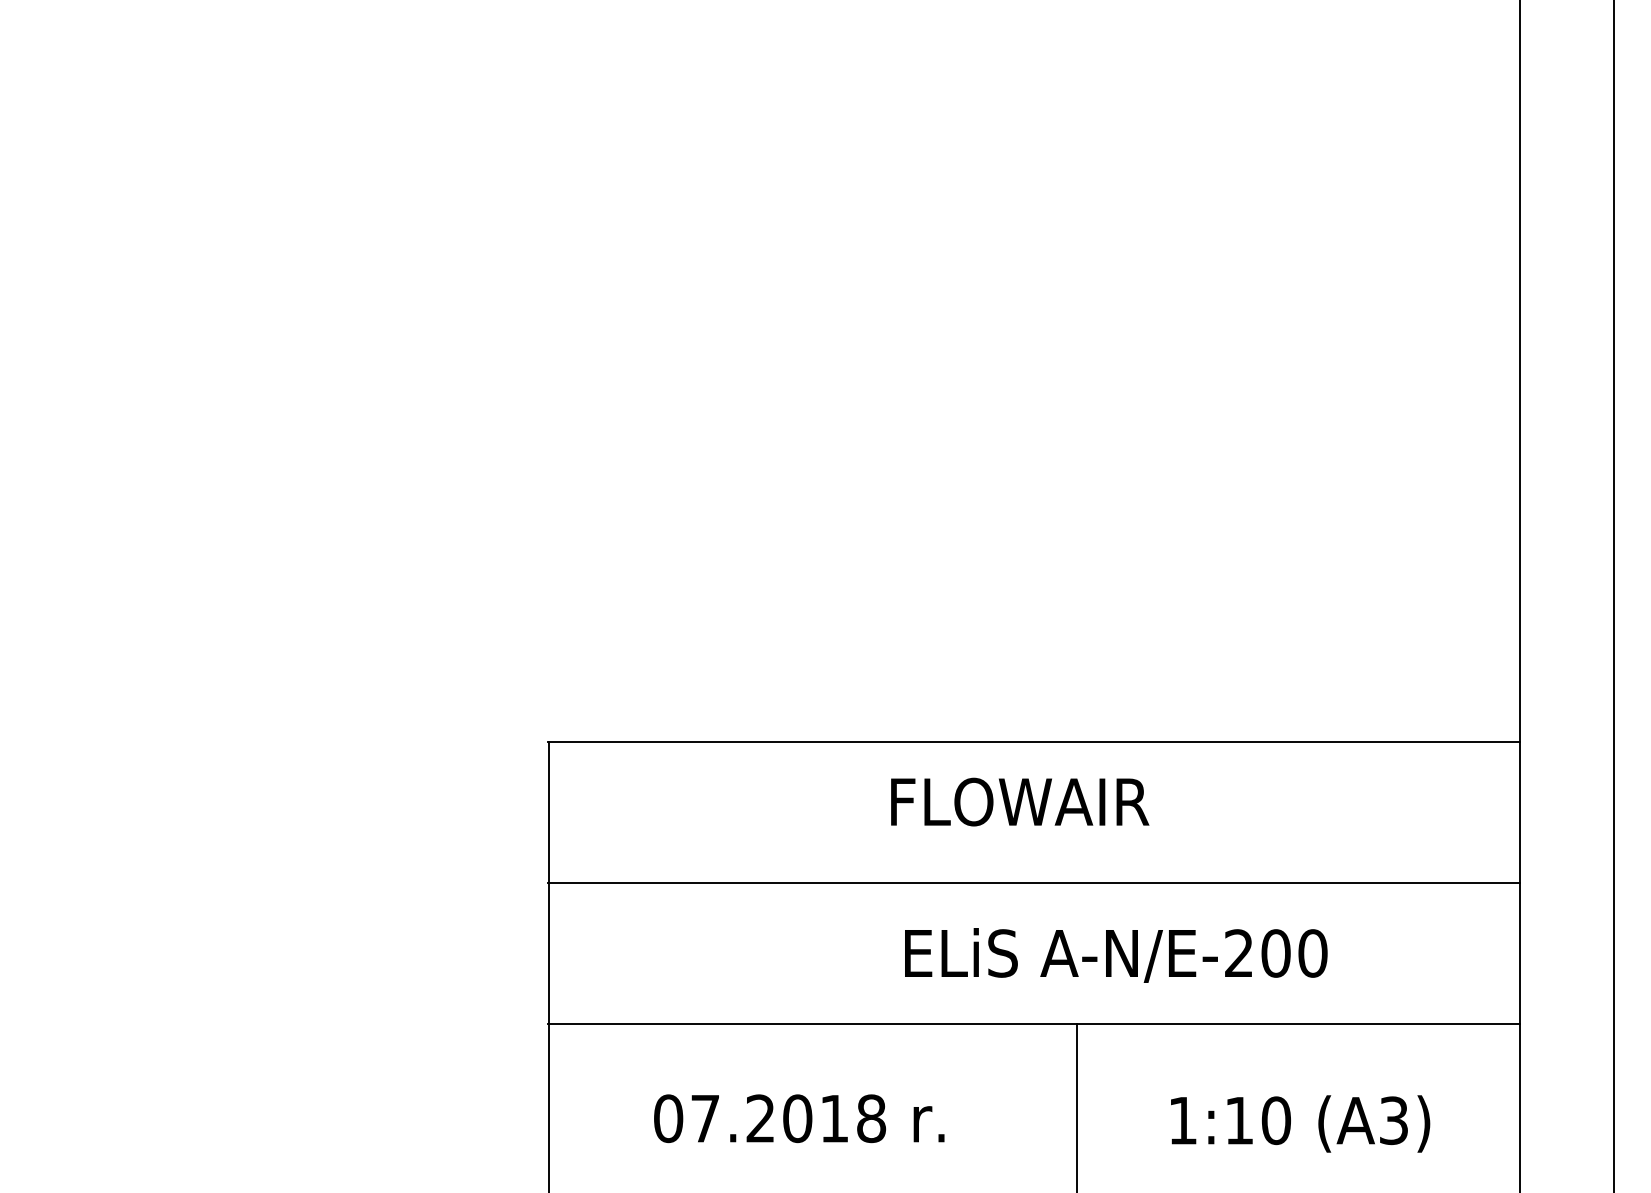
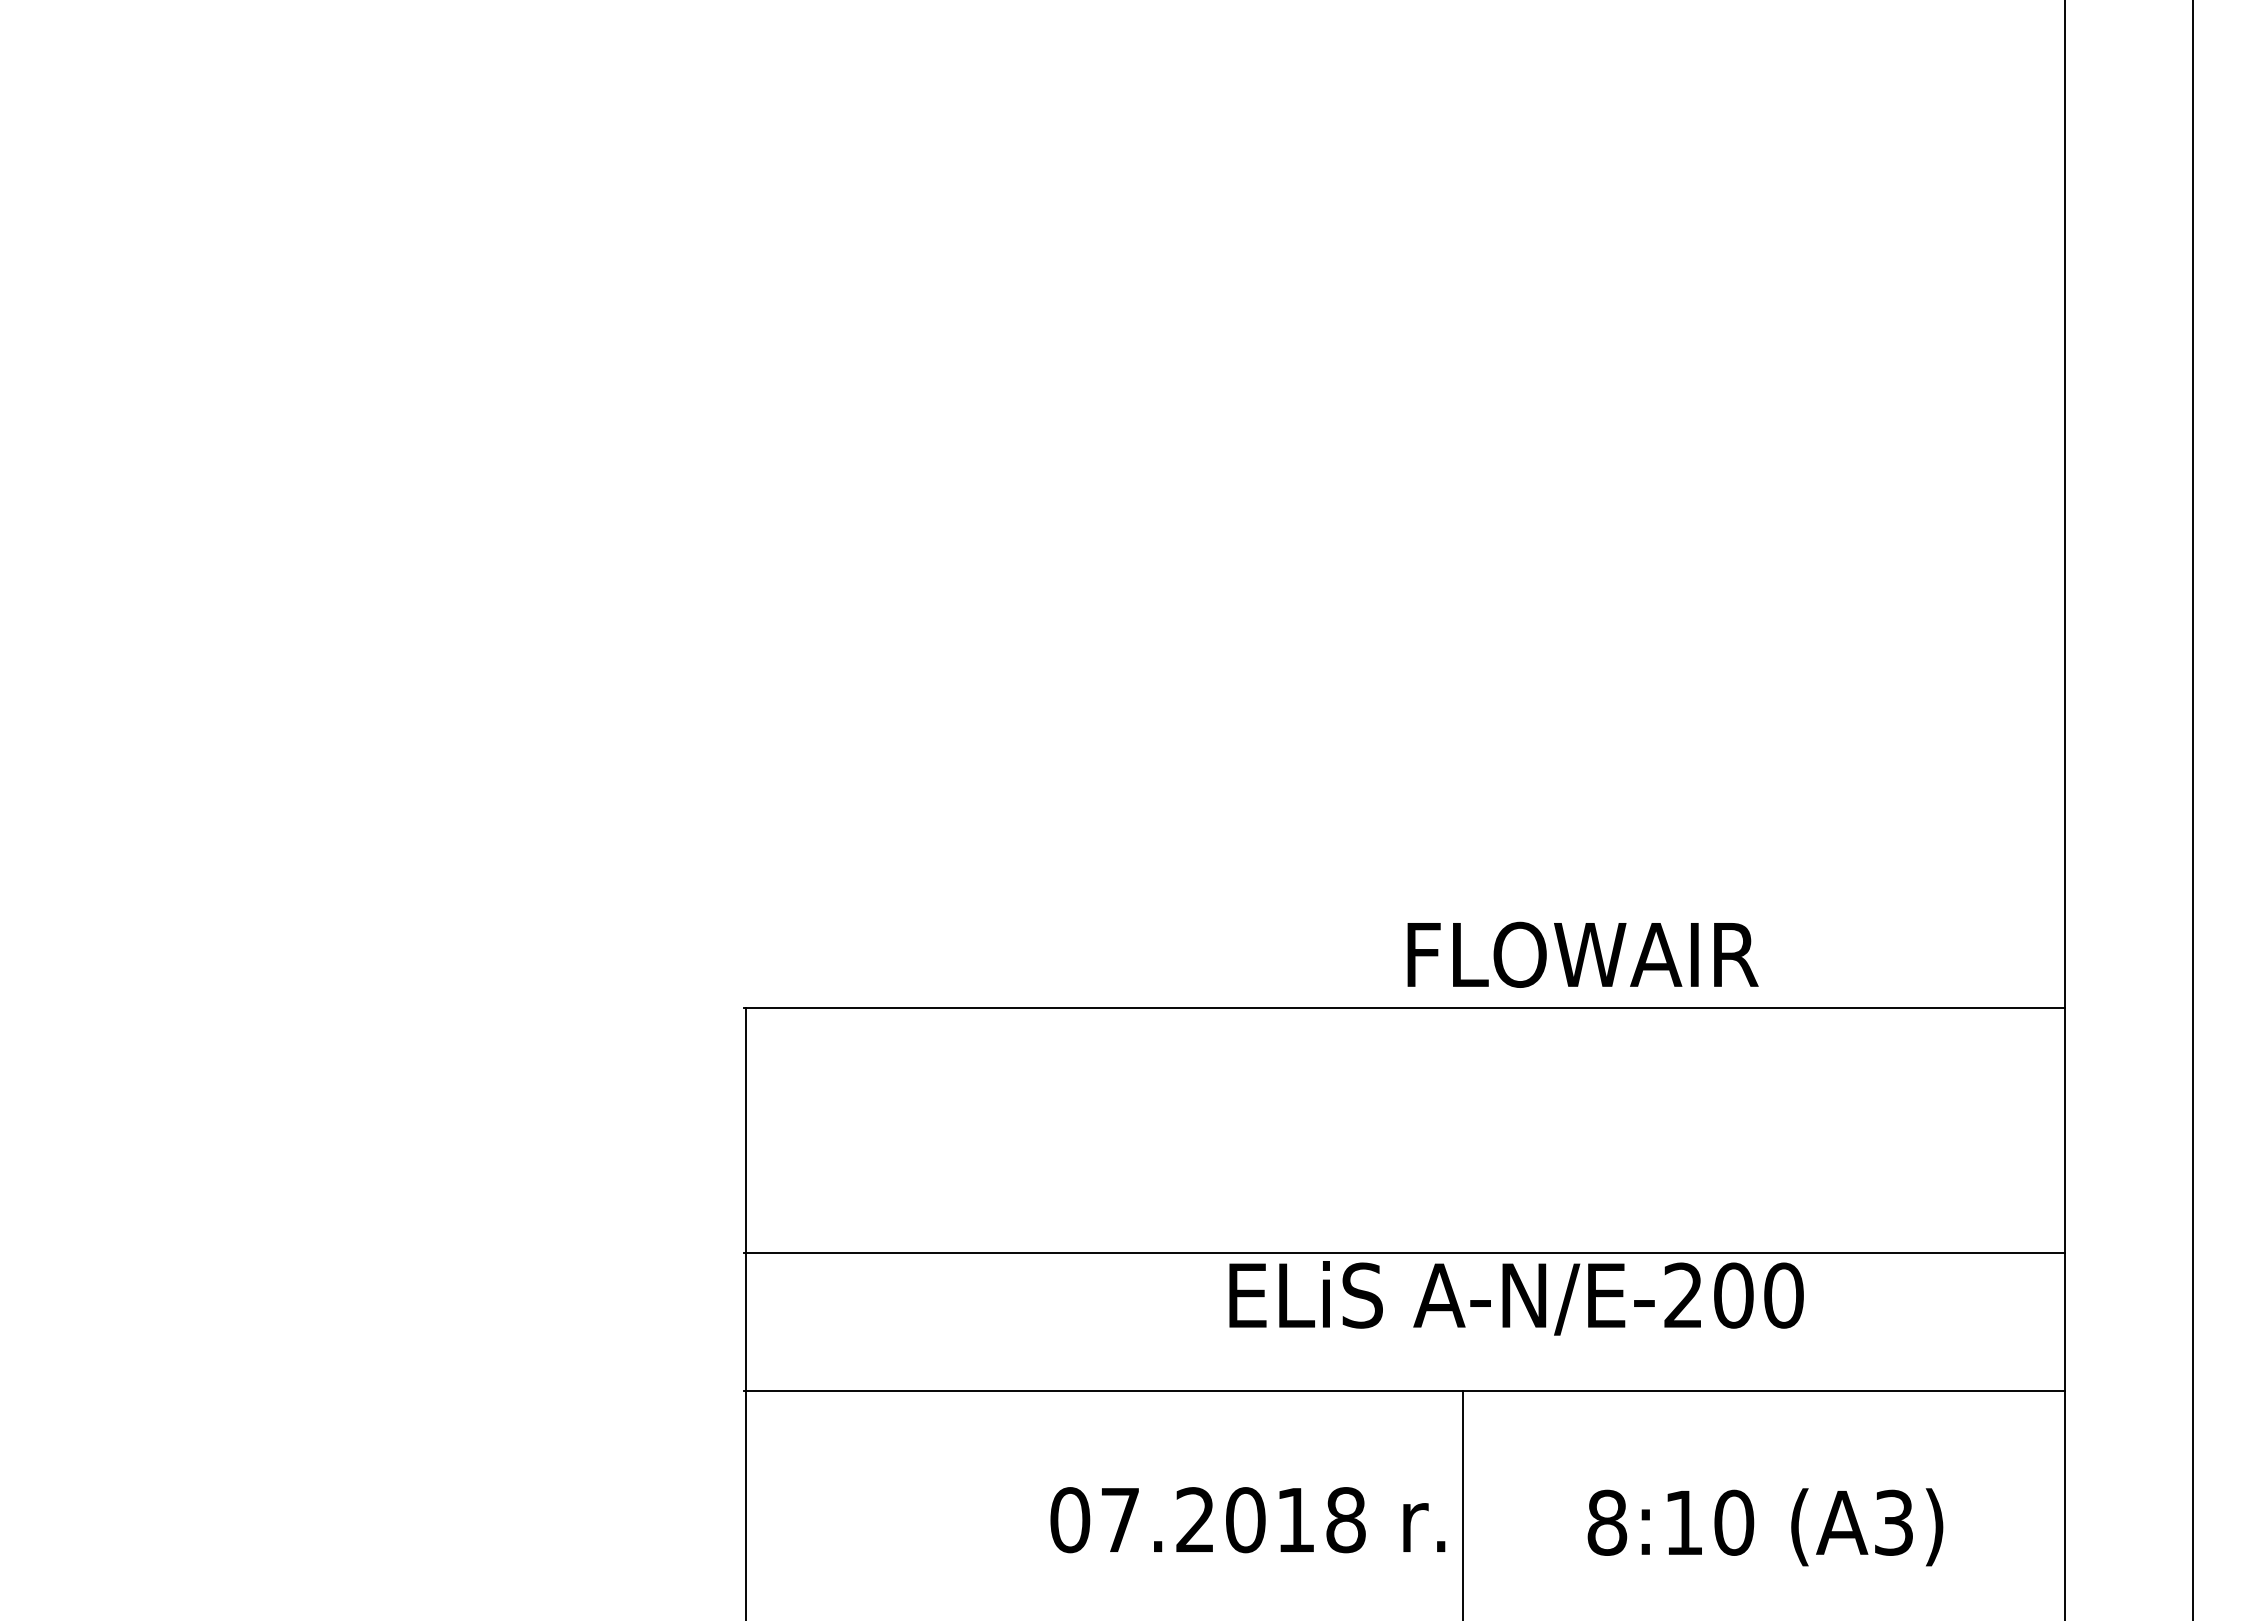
text: (1019, 801) -> (1582, 954), moved
line: (1033, 882) -> (1404, 1252), moved
text: (799, 1118) -> (1247, 1520), moved
text: (1183, 1120) -> (1607, 1522), 1:10 -> 8:10

